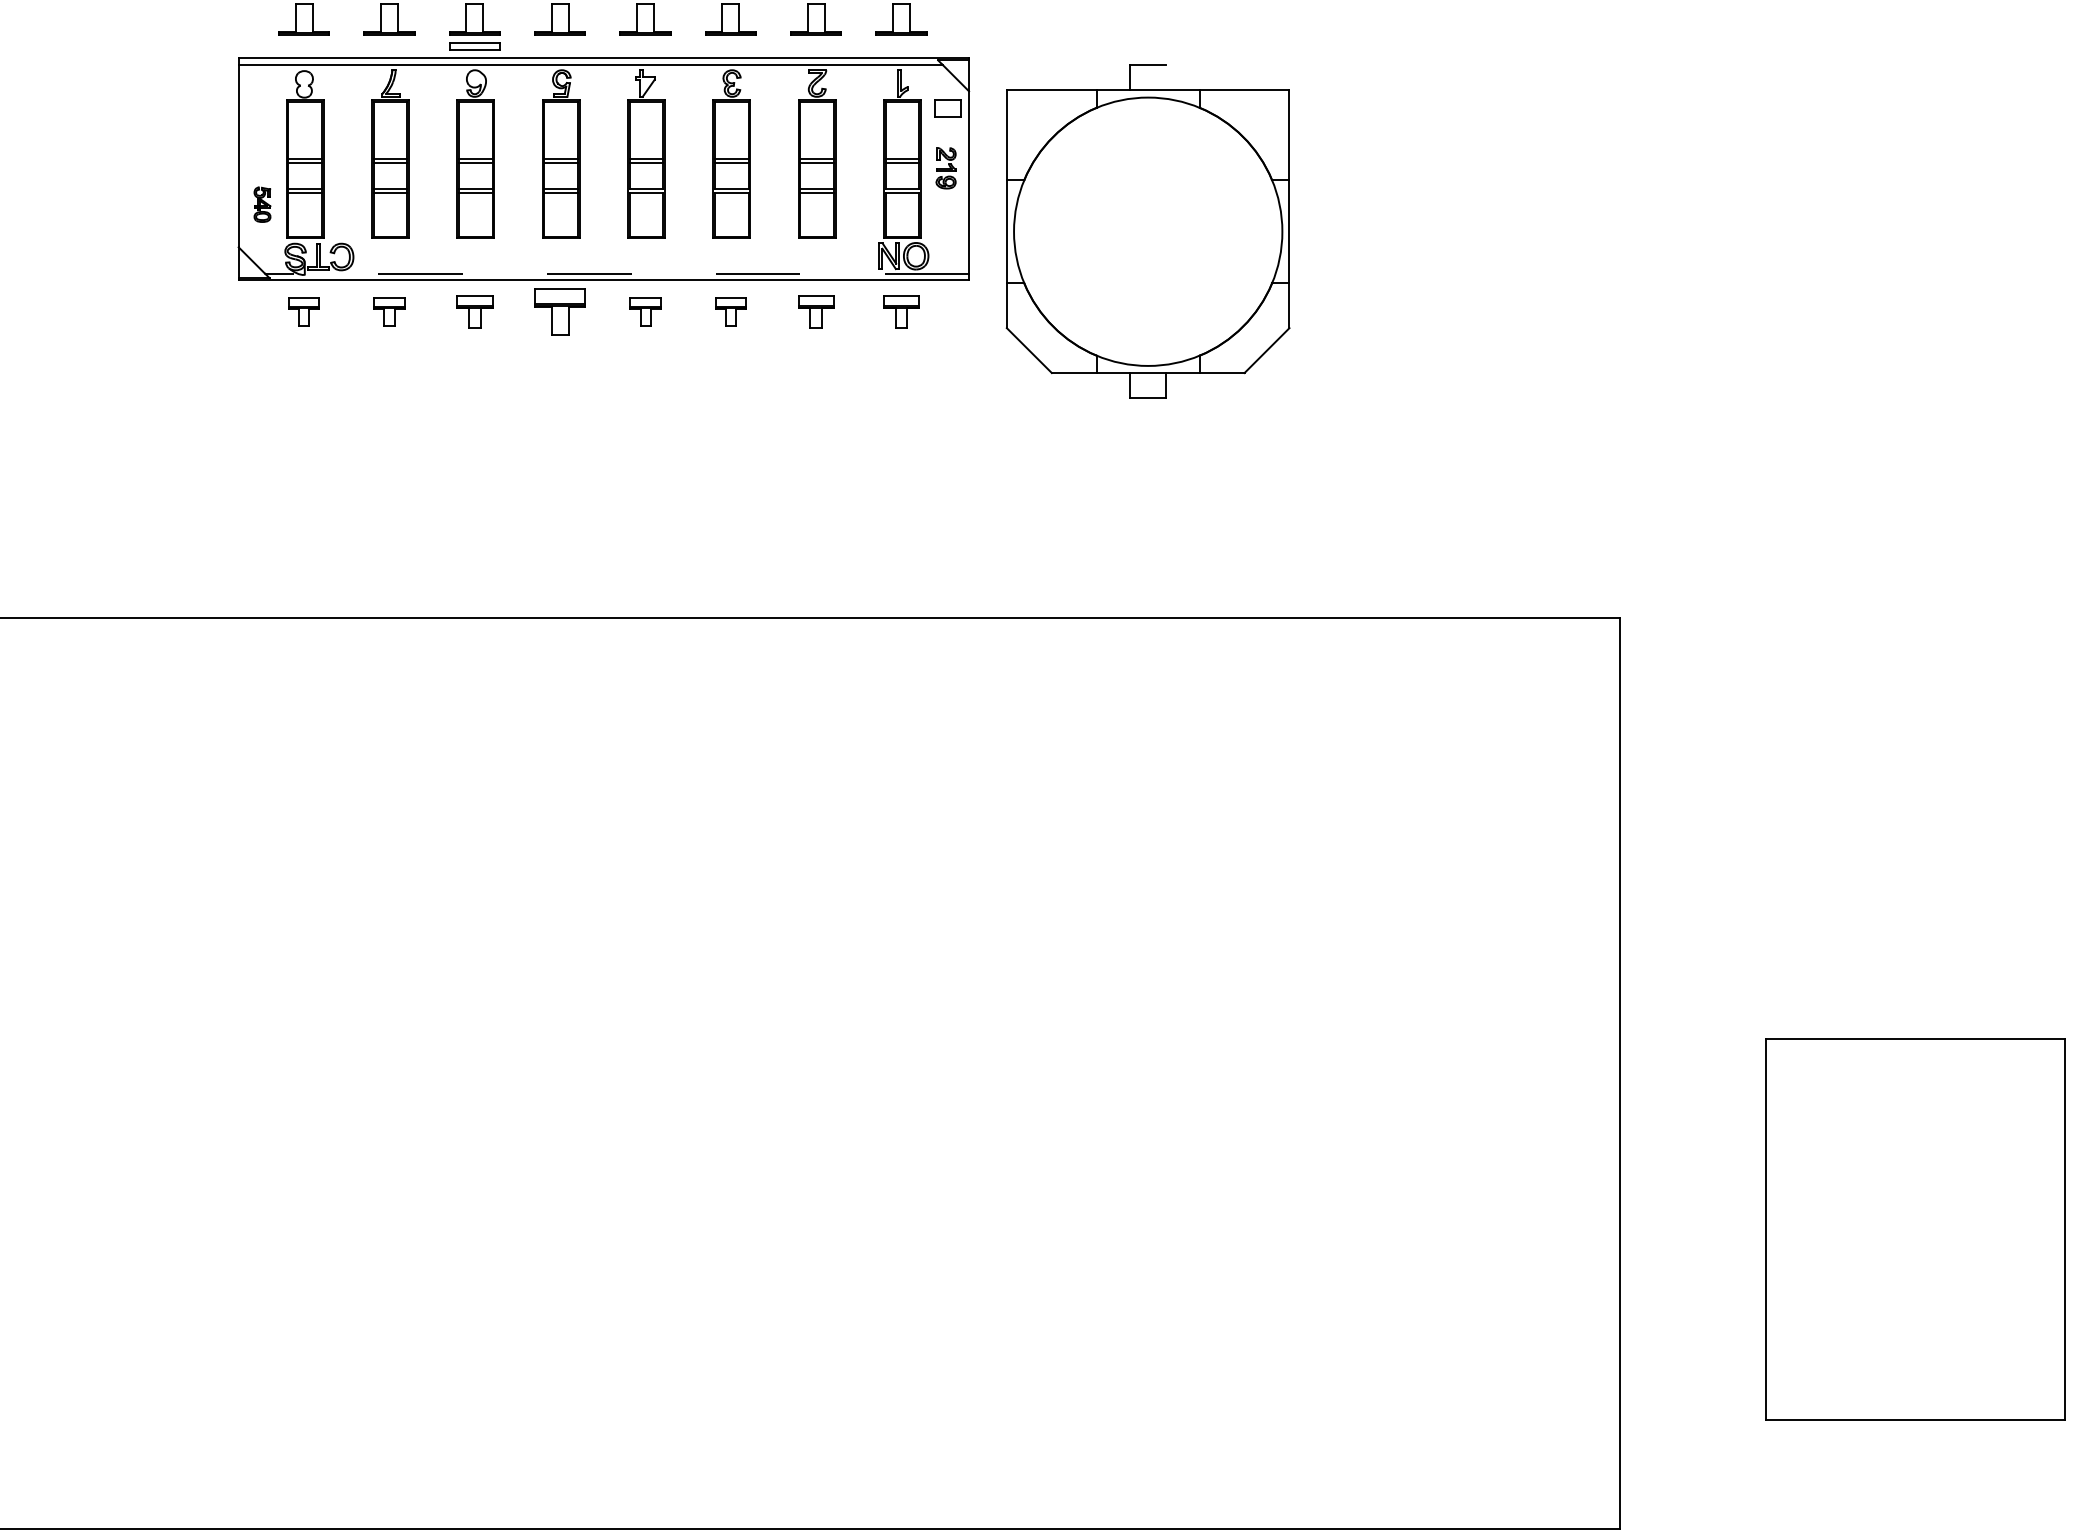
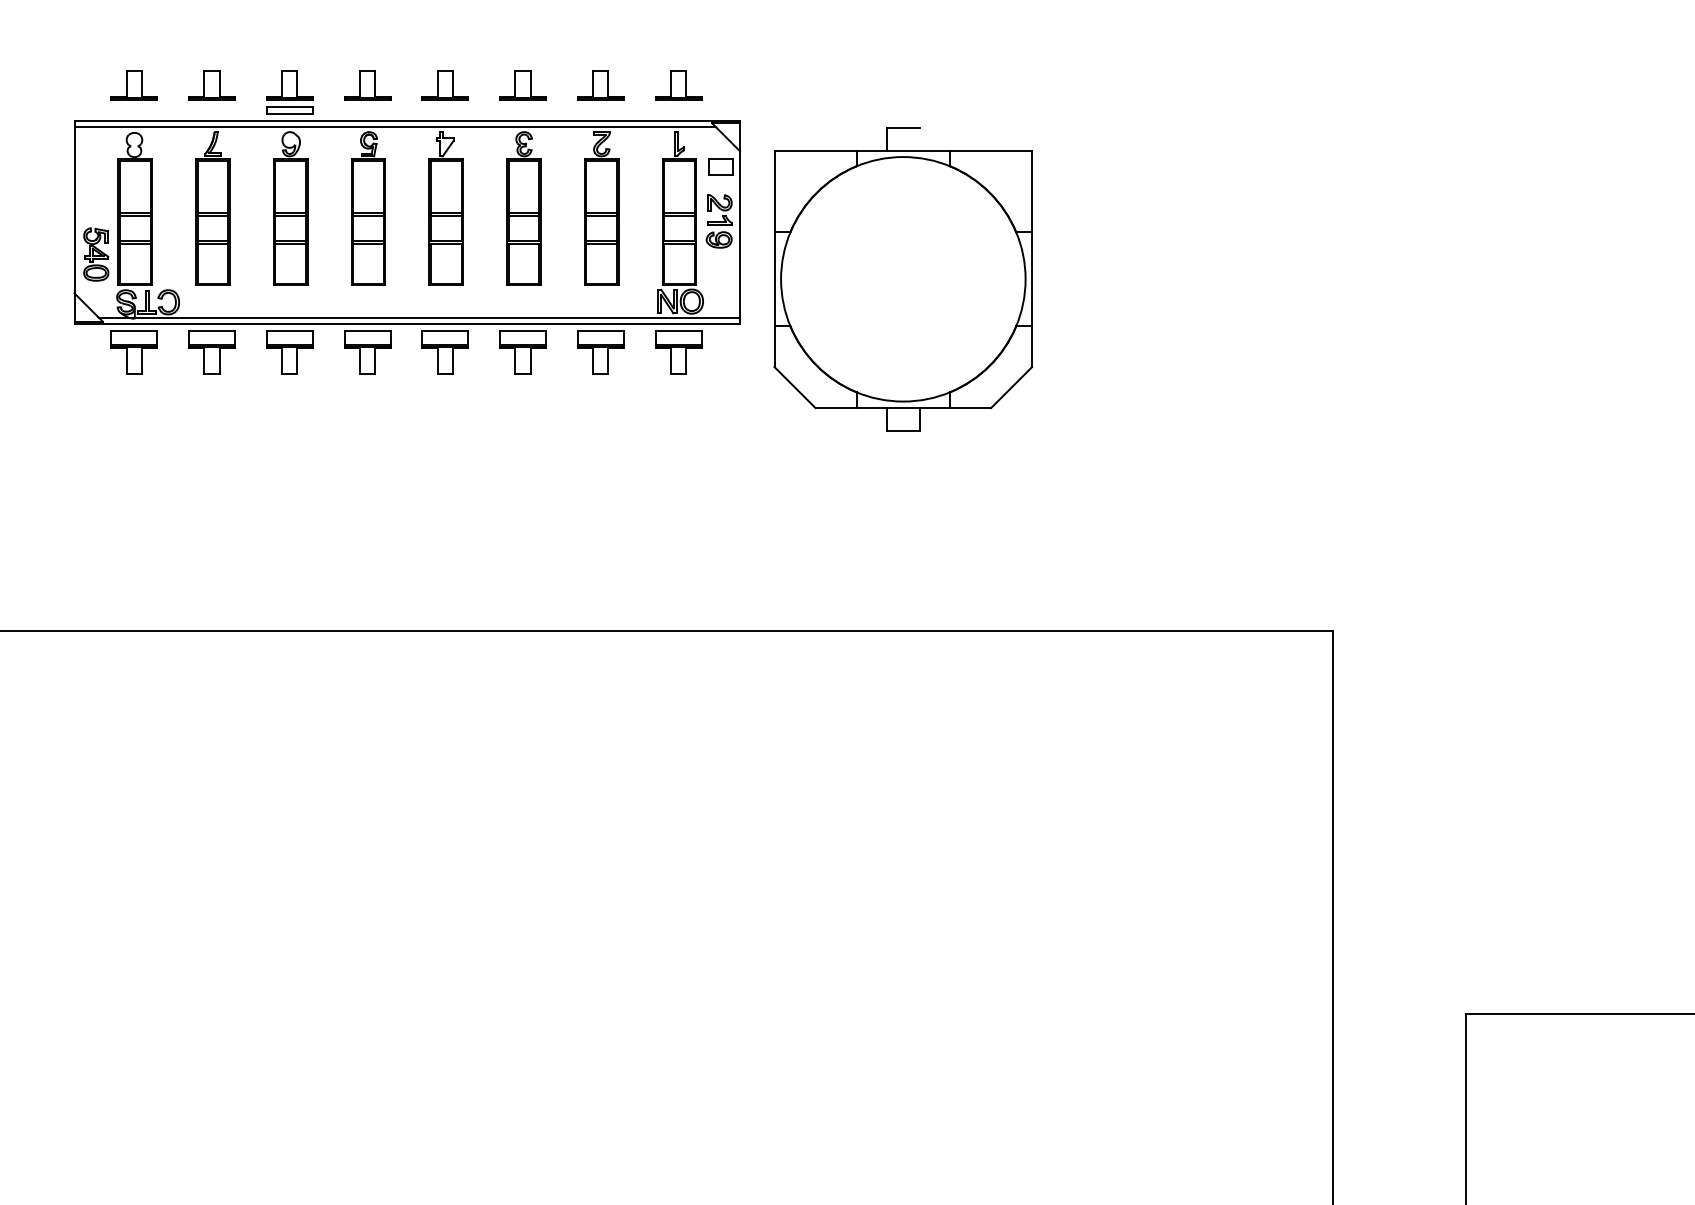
part: (945, 168) -> (718, 221), size x1.43
part: (262, 204) -> (96, 254), size x1.67
line: (617, 273) -> (419, 317), dashed -> solid
part: (303, 311) -> (133, 351), size x1.67
part: (389, 311) -> (212, 351), size x1.67
part: (474, 311) -> (289, 351), size x1.43
part: (645, 311) -> (445, 351), size x1.67
part: (730, 311) -> (522, 351), size x1.67
part: (815, 311) -> (600, 351), size x1.43
part: (901, 311) -> (678, 351), size x1.43

